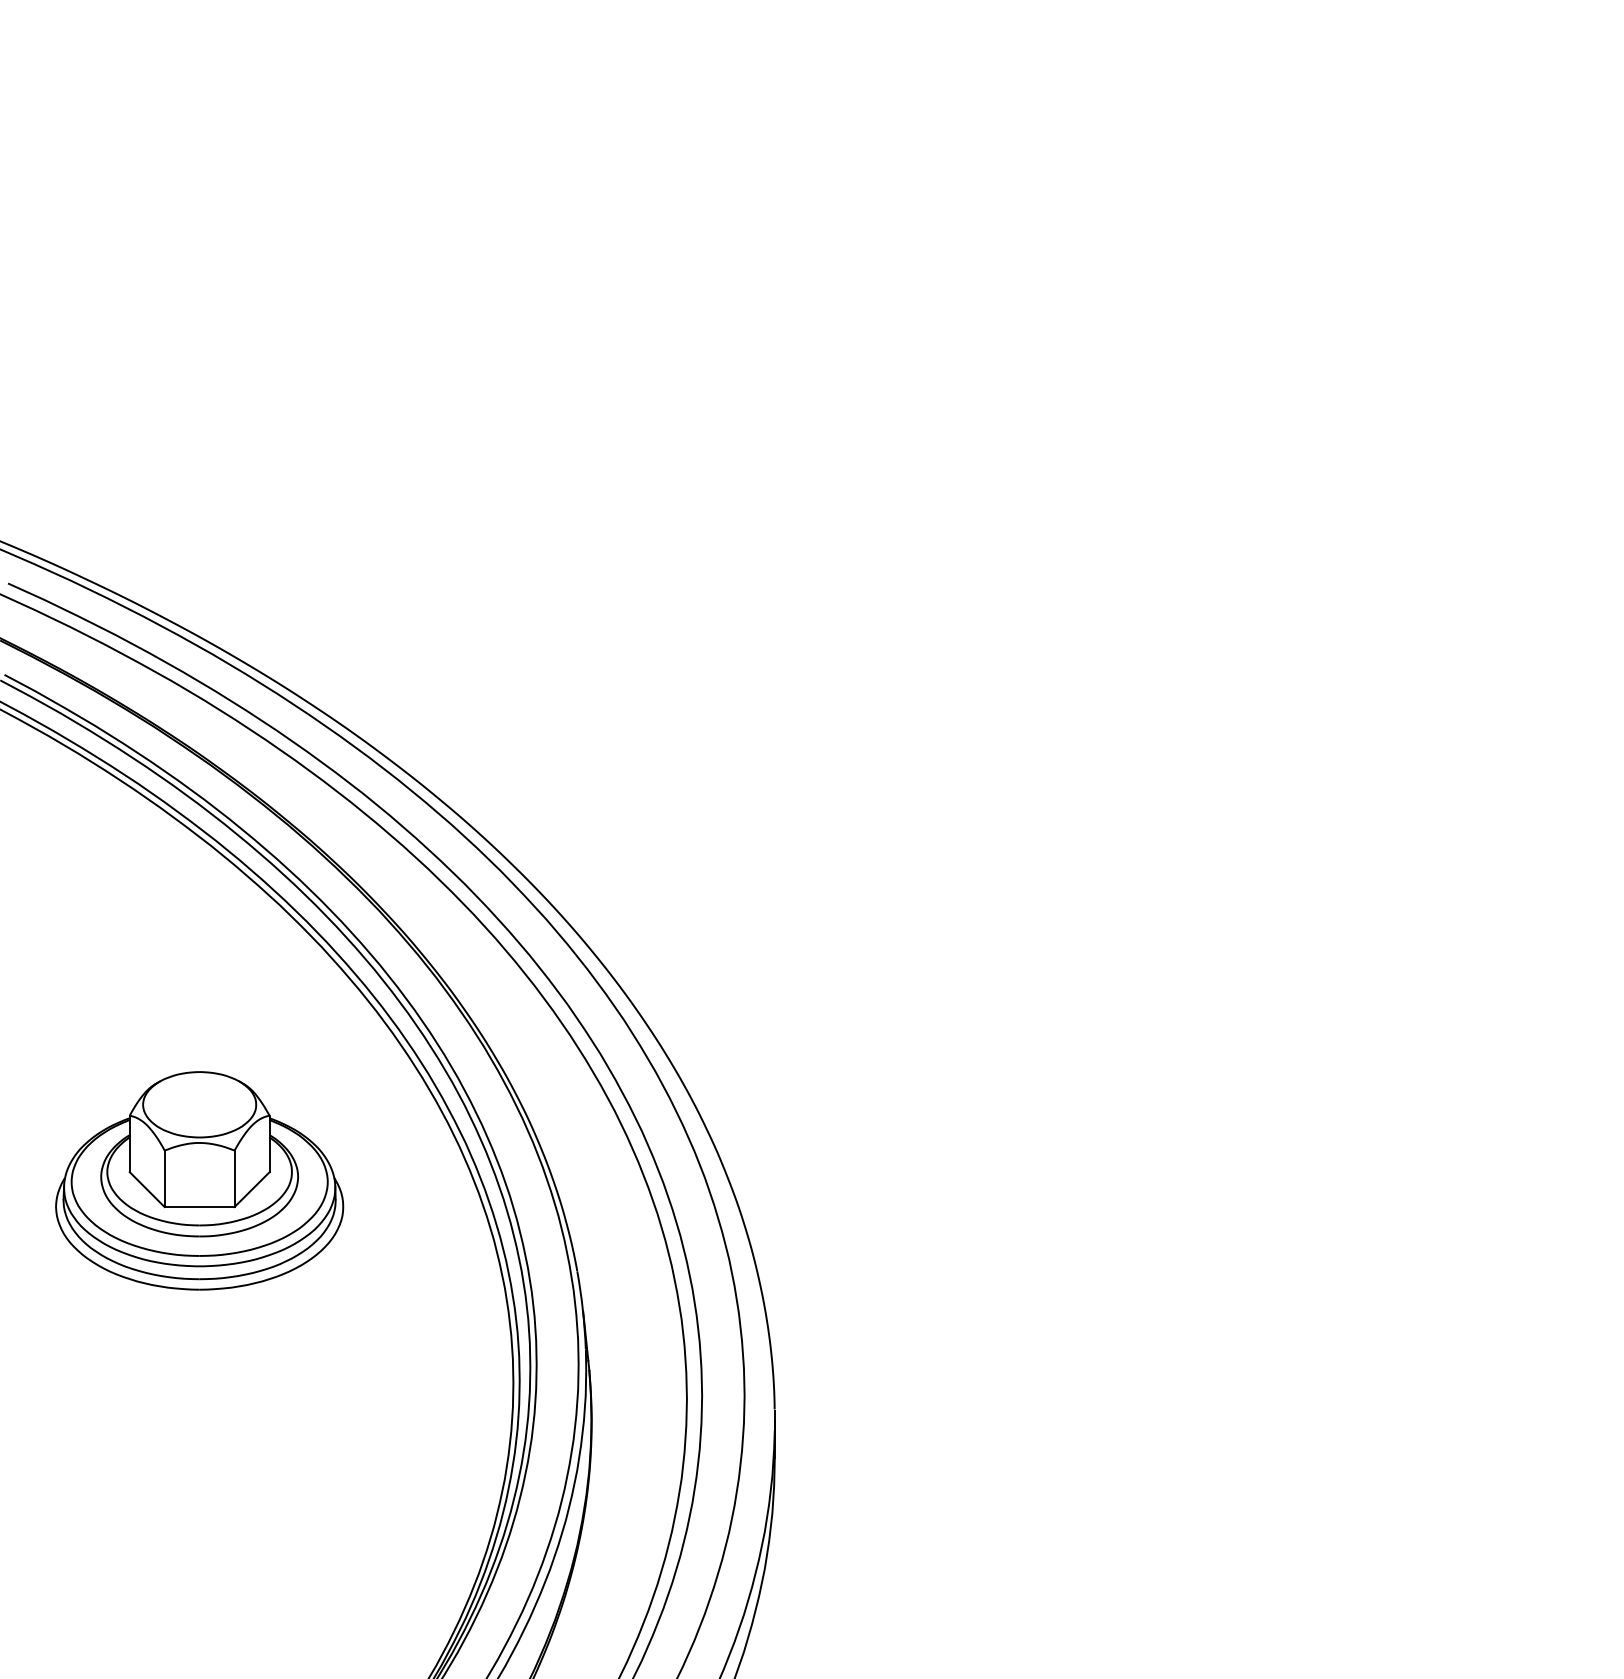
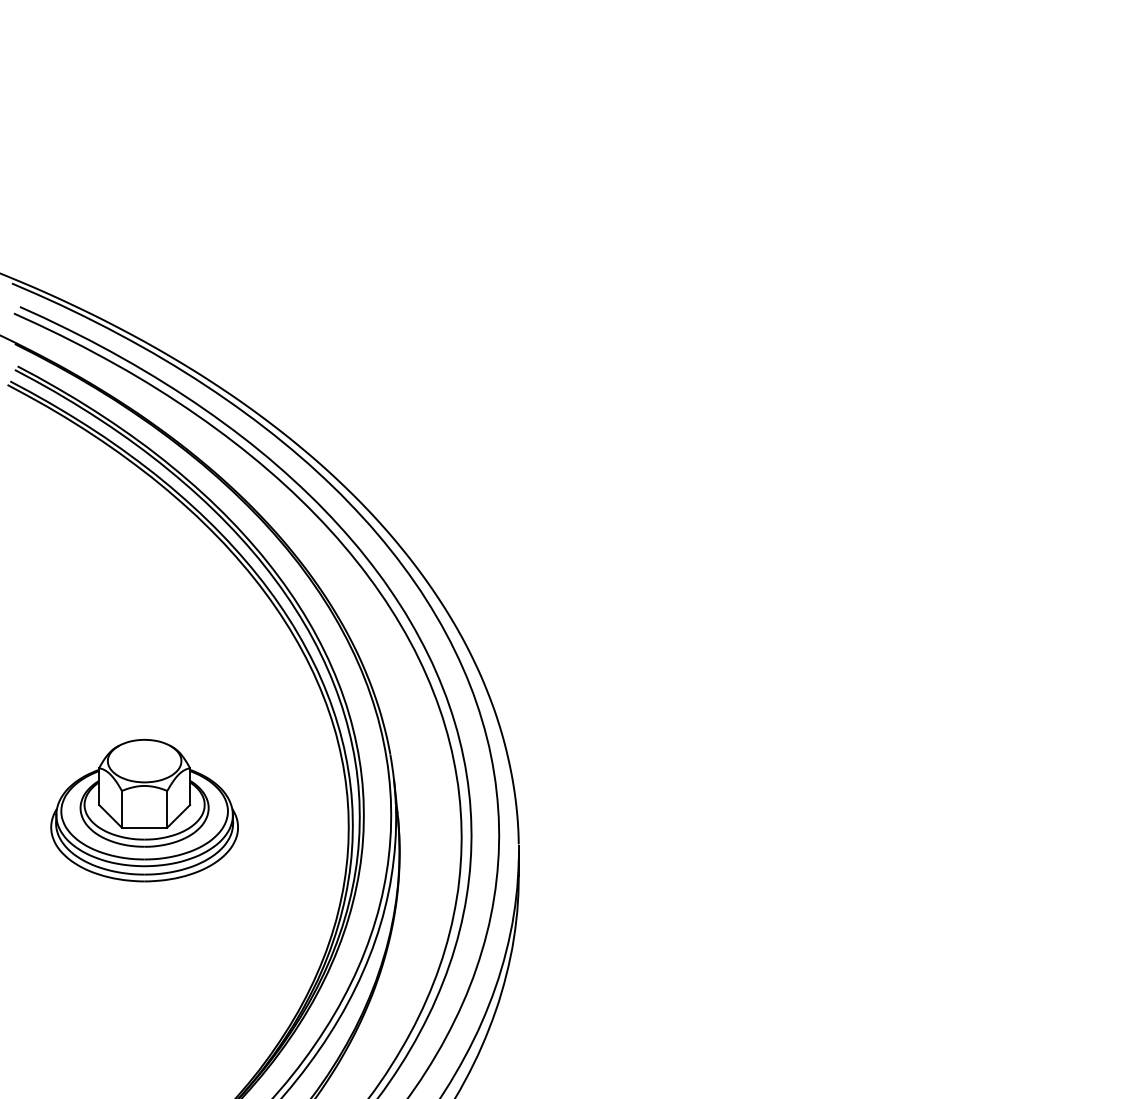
part: (199, 1180) -> (144, 810), moved

